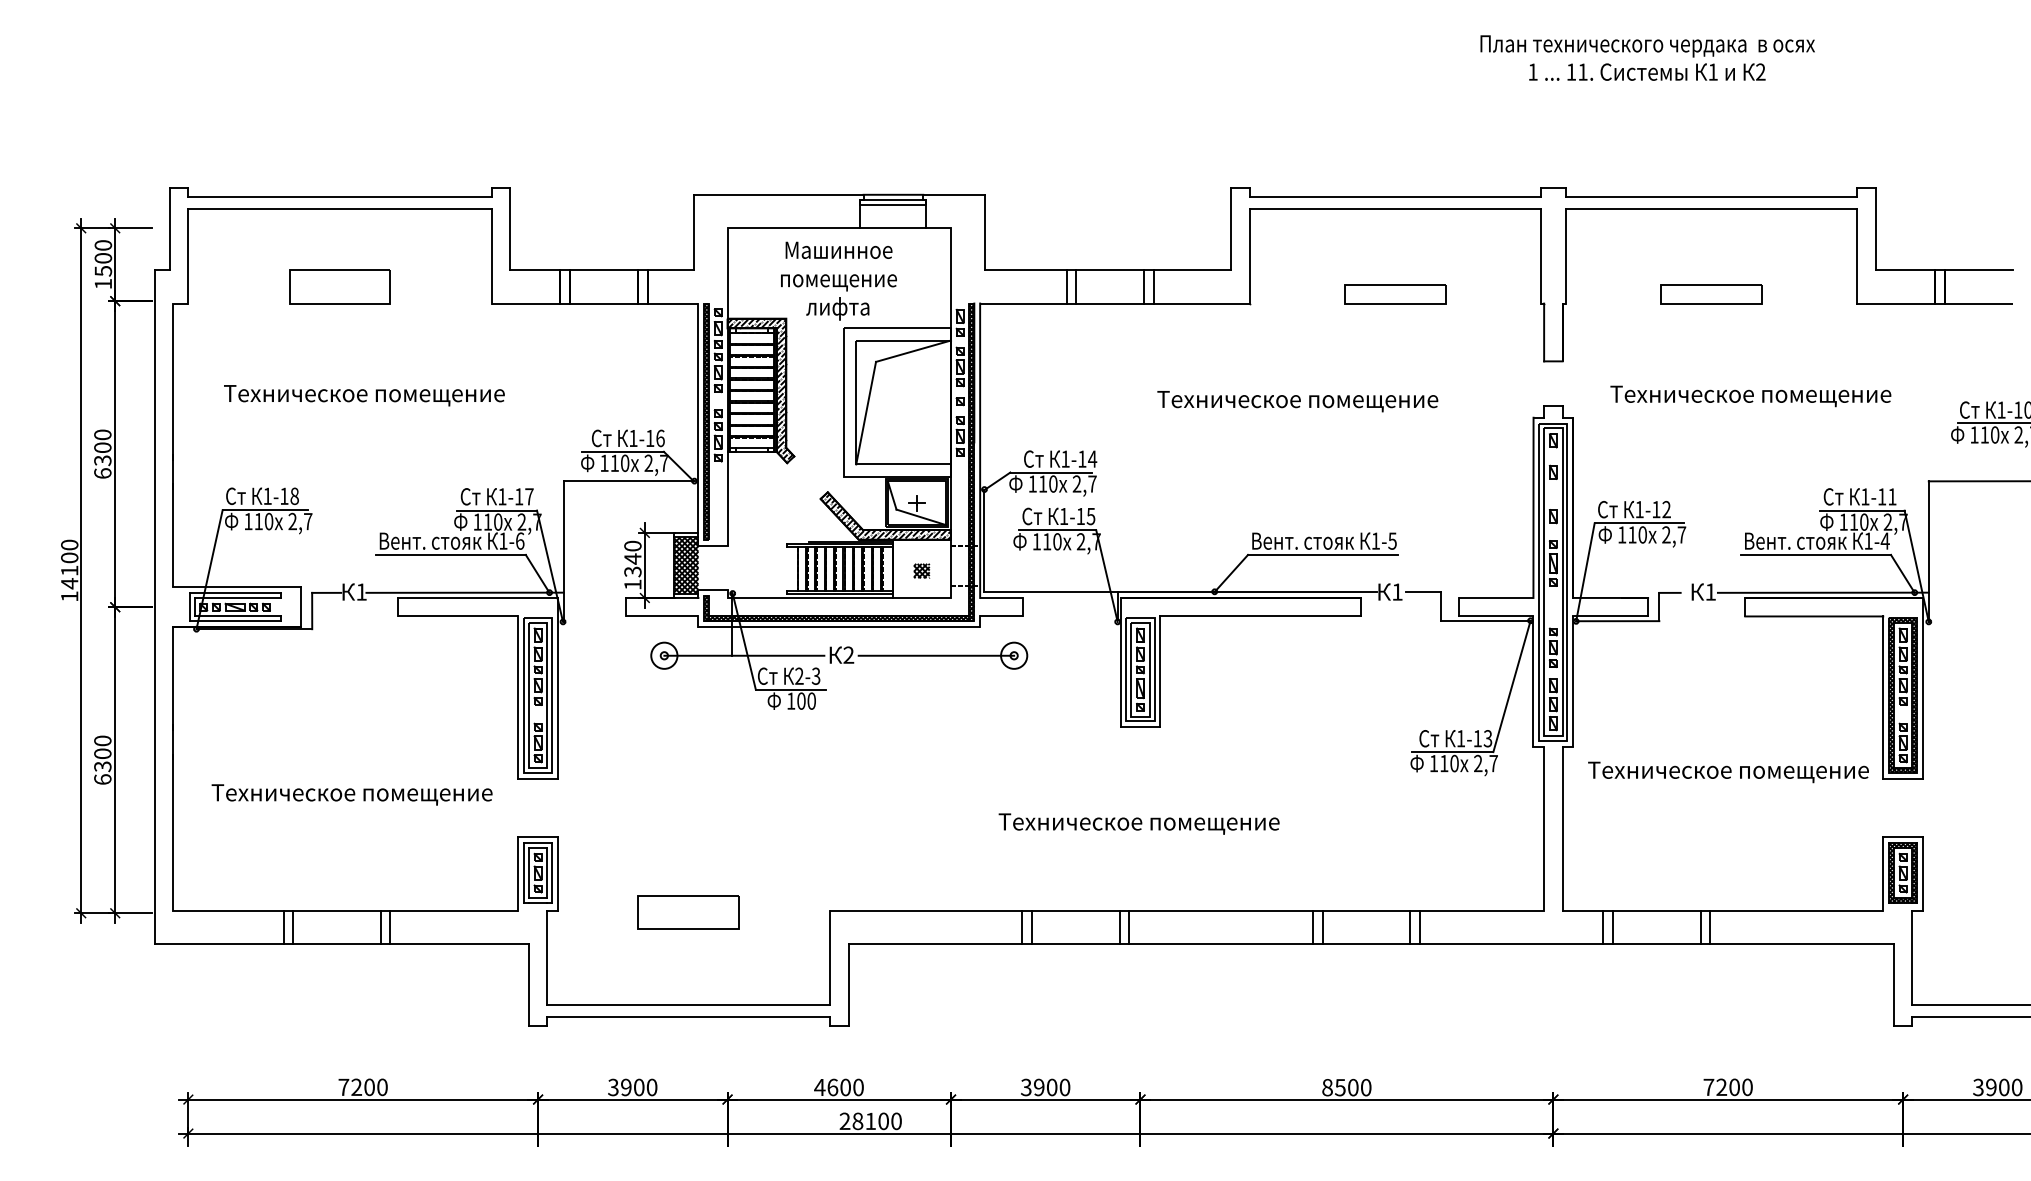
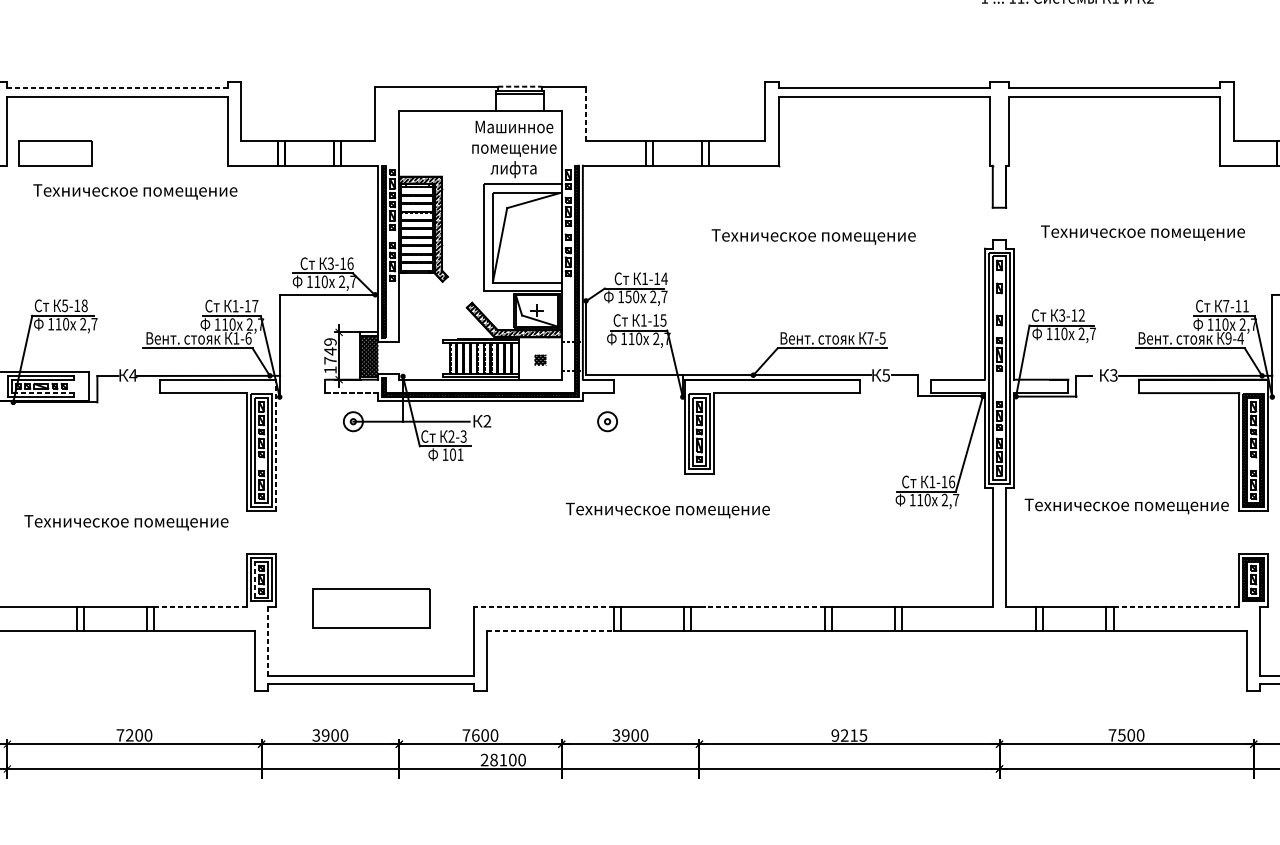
line: (893, 194) -> (519, 86), solid -> dashed
line: (340, 197) -> (117, 88), solid -> dashed
line: (984, 232) -> (586, 114), solid -> dashed
text: (838, 280) -> (514, 148), moved
part: (339, 286) -> (54, 153), moved
part: (1395, 294) -> (884, 159), removed
part: (1711, 294) -> (1114, 159), removed
text: (364, 395) -> (135, 191), moved
text: (633, 438) -> (330, 263), 1-16 -> 3-16
text: (1042, 483) -> (628, 296), 110 -> 150
text: (267, 496) -> (64, 305), 1-18 -> 5-18
text: (1865, 496) -> (1226, 305), 1-11 -> 7-11
text: (1639, 509) -> (1062, 315), 1-12 -> 3-12
text: (1375, 540) -> (870, 337), 1-5 -> 7-5
text: (1868, 540) -> (1228, 337), 1-4 -> 9-4
text: (632, 558) -> (330, 351), 1340 -> 1749
text: (361, 591) -> (133, 375), 1 -> 4
text: (1397, 591) -> (886, 375), 1 -> 5
text: (1710, 591) -> (1113, 375), 1 -> 3
line: (237, 616) -> (43, 393), solid -> dashed
line: (662, 616) -> (352, 393), solid -> dashed
line: (936, 655) -> (551, 421), removed
line: (558, 687) -> (276, 444), solid -> dashed
text: (811, 700) -> (460, 454), 100 -> 101
text: (1487, 738) -> (951, 481), 1-13 -> 1-16
text: (1138, 823) -> (667, 510), moved
line: (528, 872) -> (254, 579), solid -> dashed
line: (454, 910) -> (200, 606), solid -> dashed
line: (925, 910) -> (543, 606), solid -> dashed
line: (1231, 910) -> (765, 606), solid -> dashed
line: (1796, 910) -> (1176, 606), solid -> dashed
part: (688, 912) -> (370, 608), size x1.6
line: (935, 944) -> (550, 631), solid -> dashed
line: (547, 957) -> (268, 641), solid -> dashed
text: (819, 1087) -> (466, 735), 4600 -> 7600
text: (1346, 1087) -> (849, 735), 8500 -> 9215
text: (1721, 1087) -> (1121, 735), 7200 -> 7500

